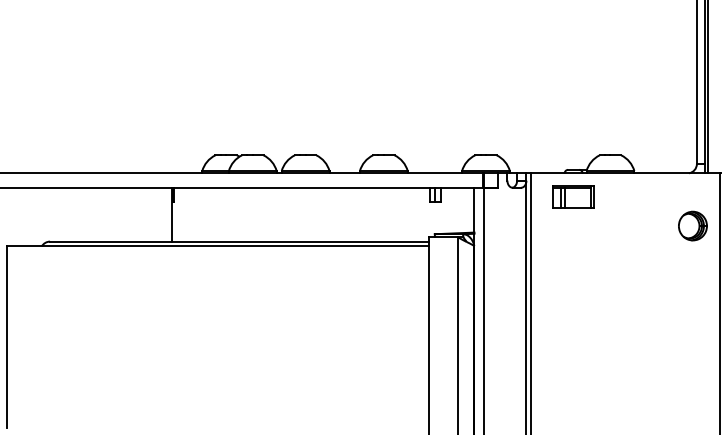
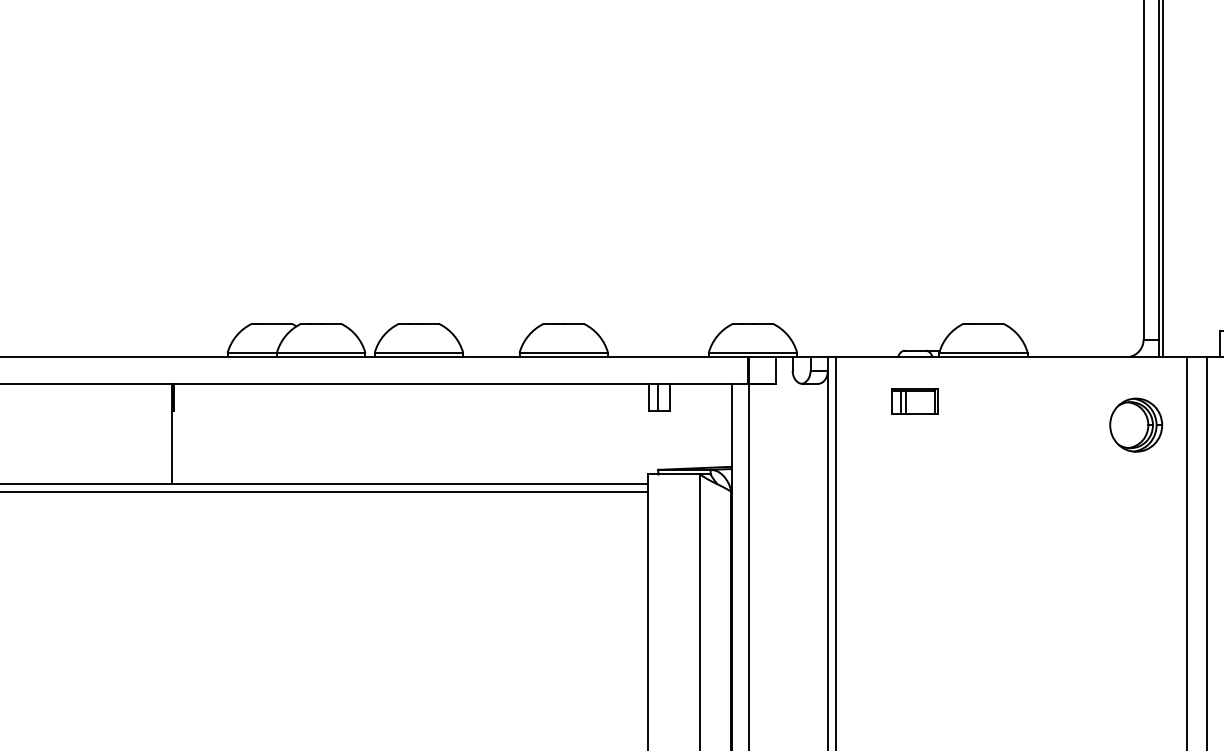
part: (573, 196) -> (915, 400), size x0.6
part: (692, 225) -> (1135, 424), moved

